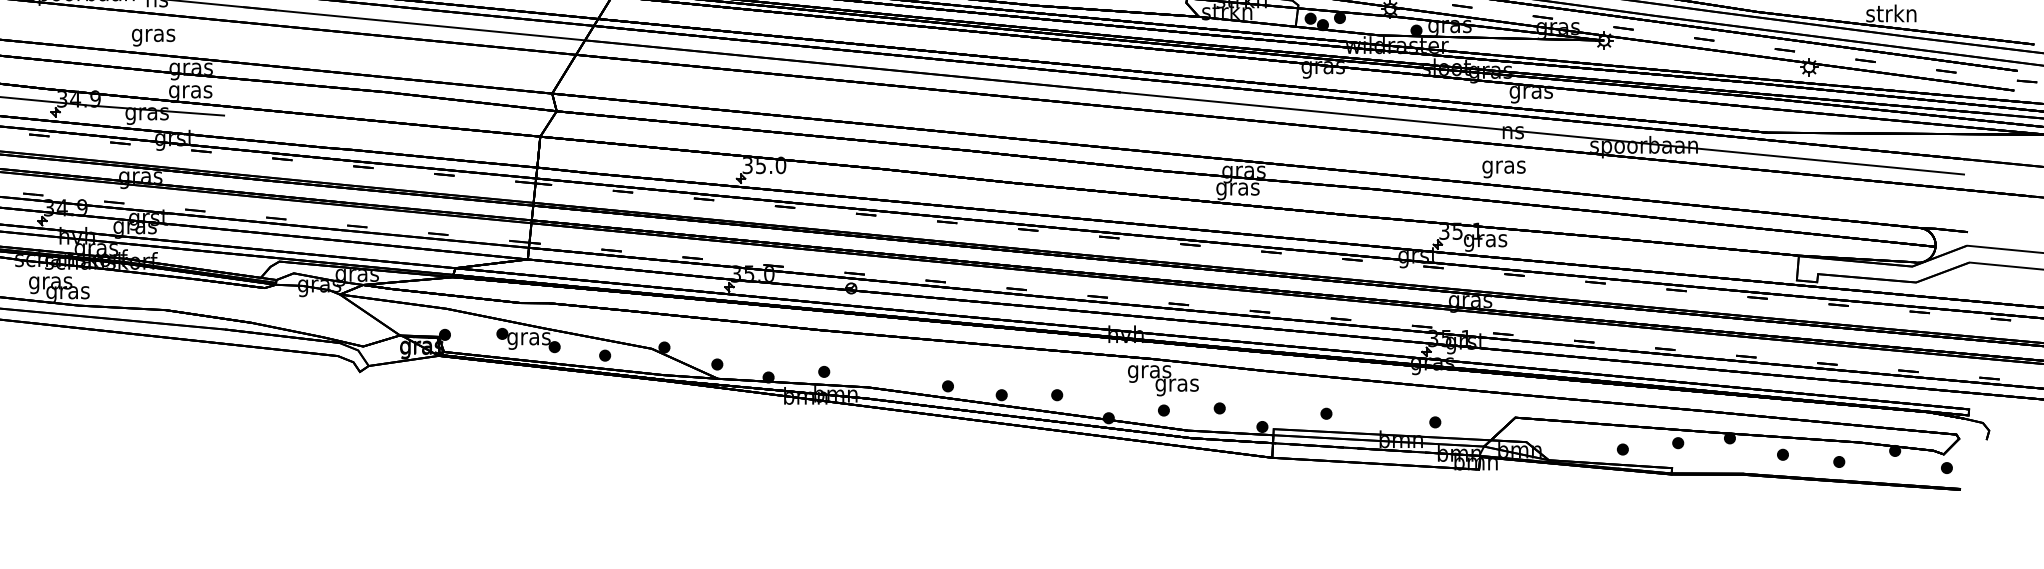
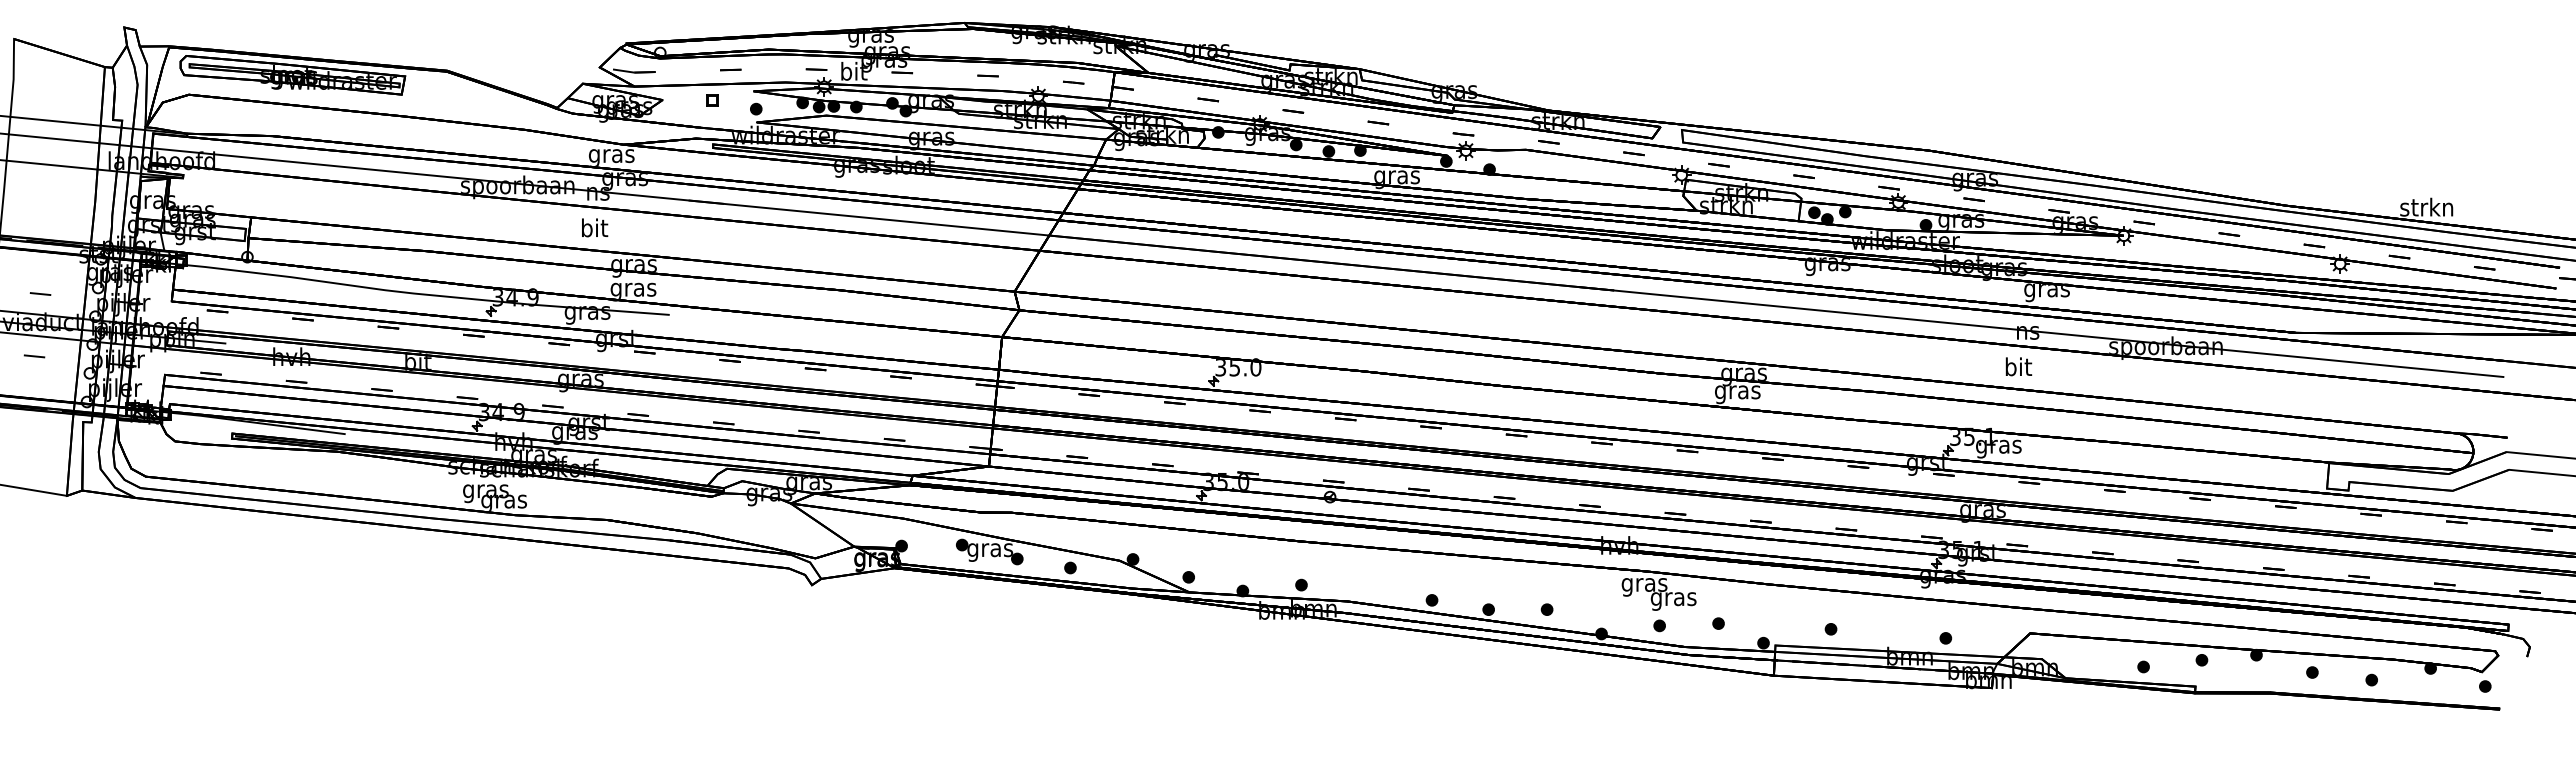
text: (153, 35) -> (594, 230), gras -> bit
text: (1504, 166) -> (2018, 368), gras -> bit

